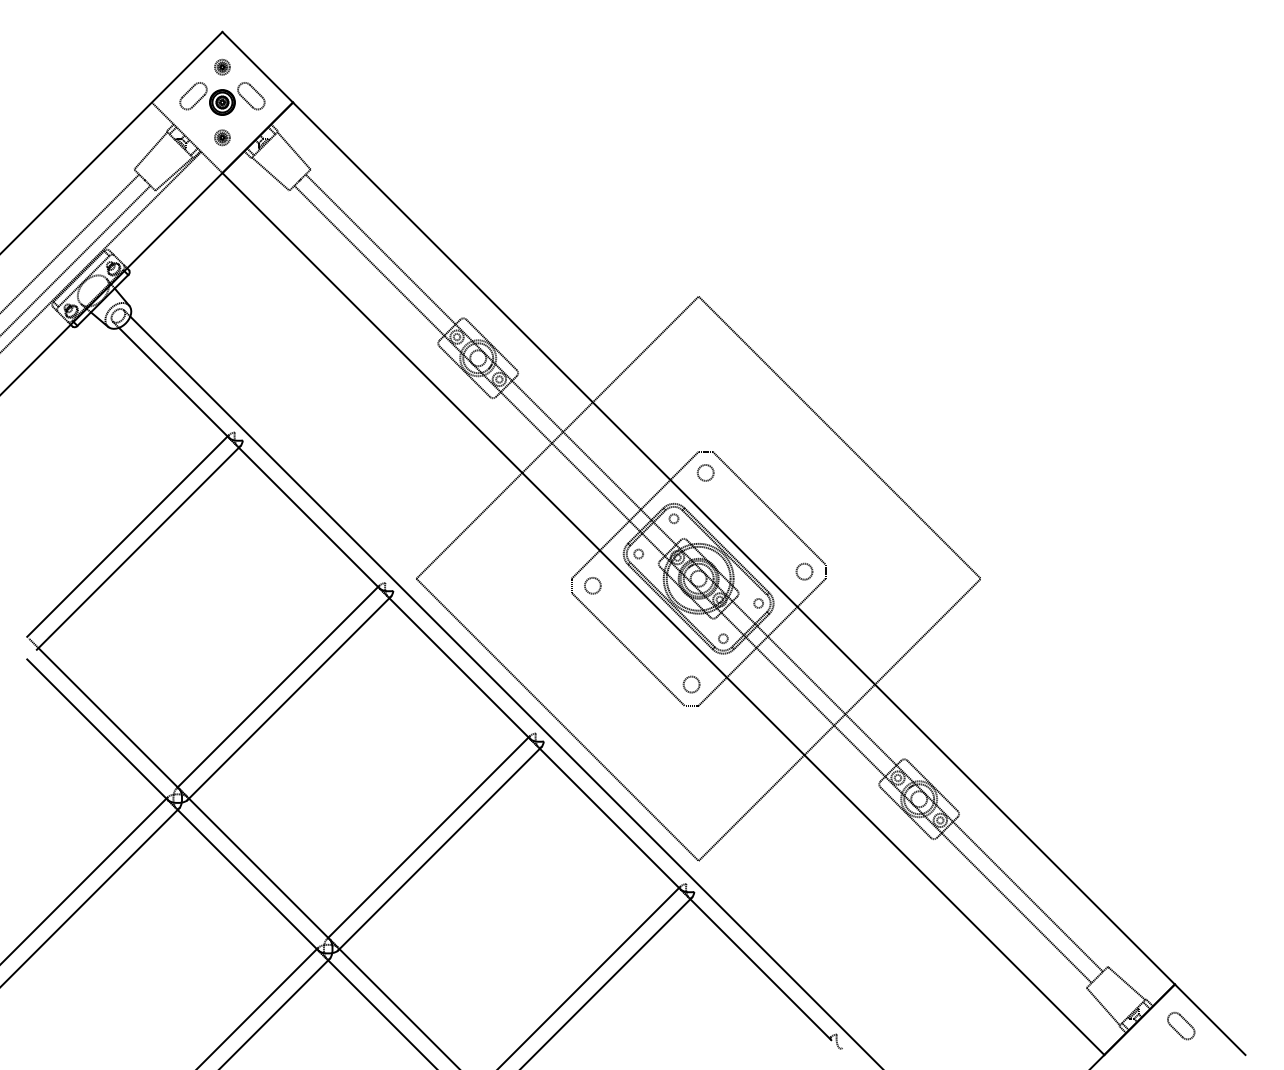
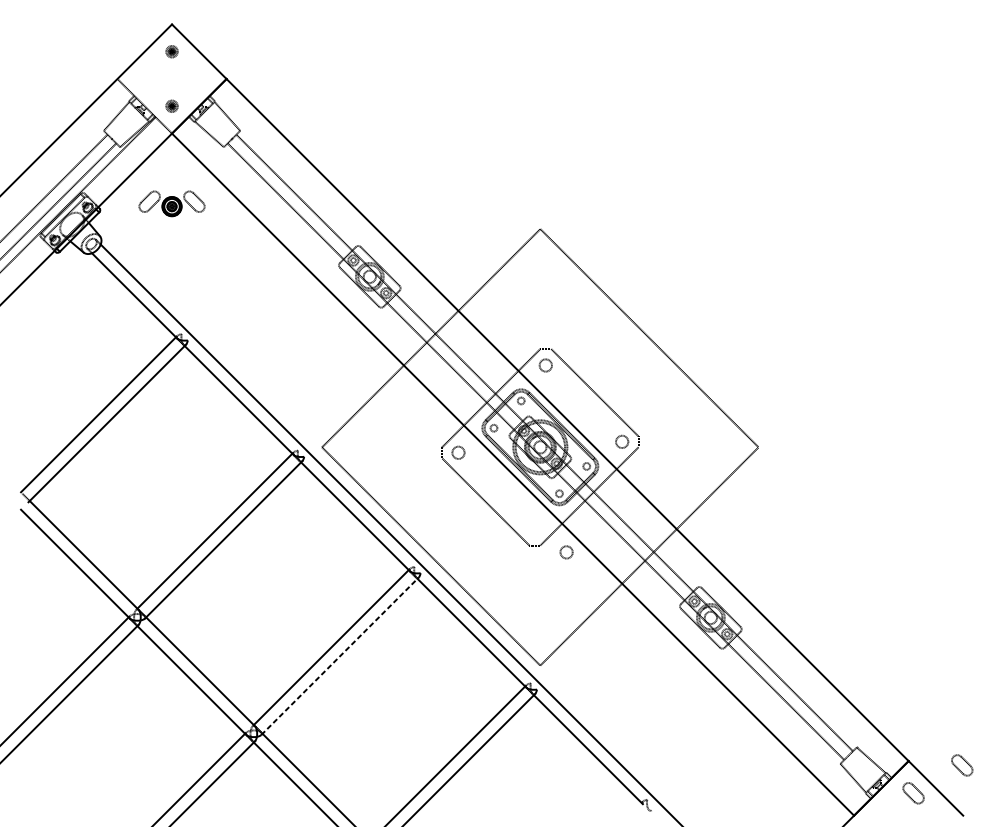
part: (222, 98) -> (172, 203), moved
circle: (691, 684) -> (566, 552), moved
line: (440, 848) -> (340, 655), solid -> dashed
part: (1244, 990) -> (962, 765), added

